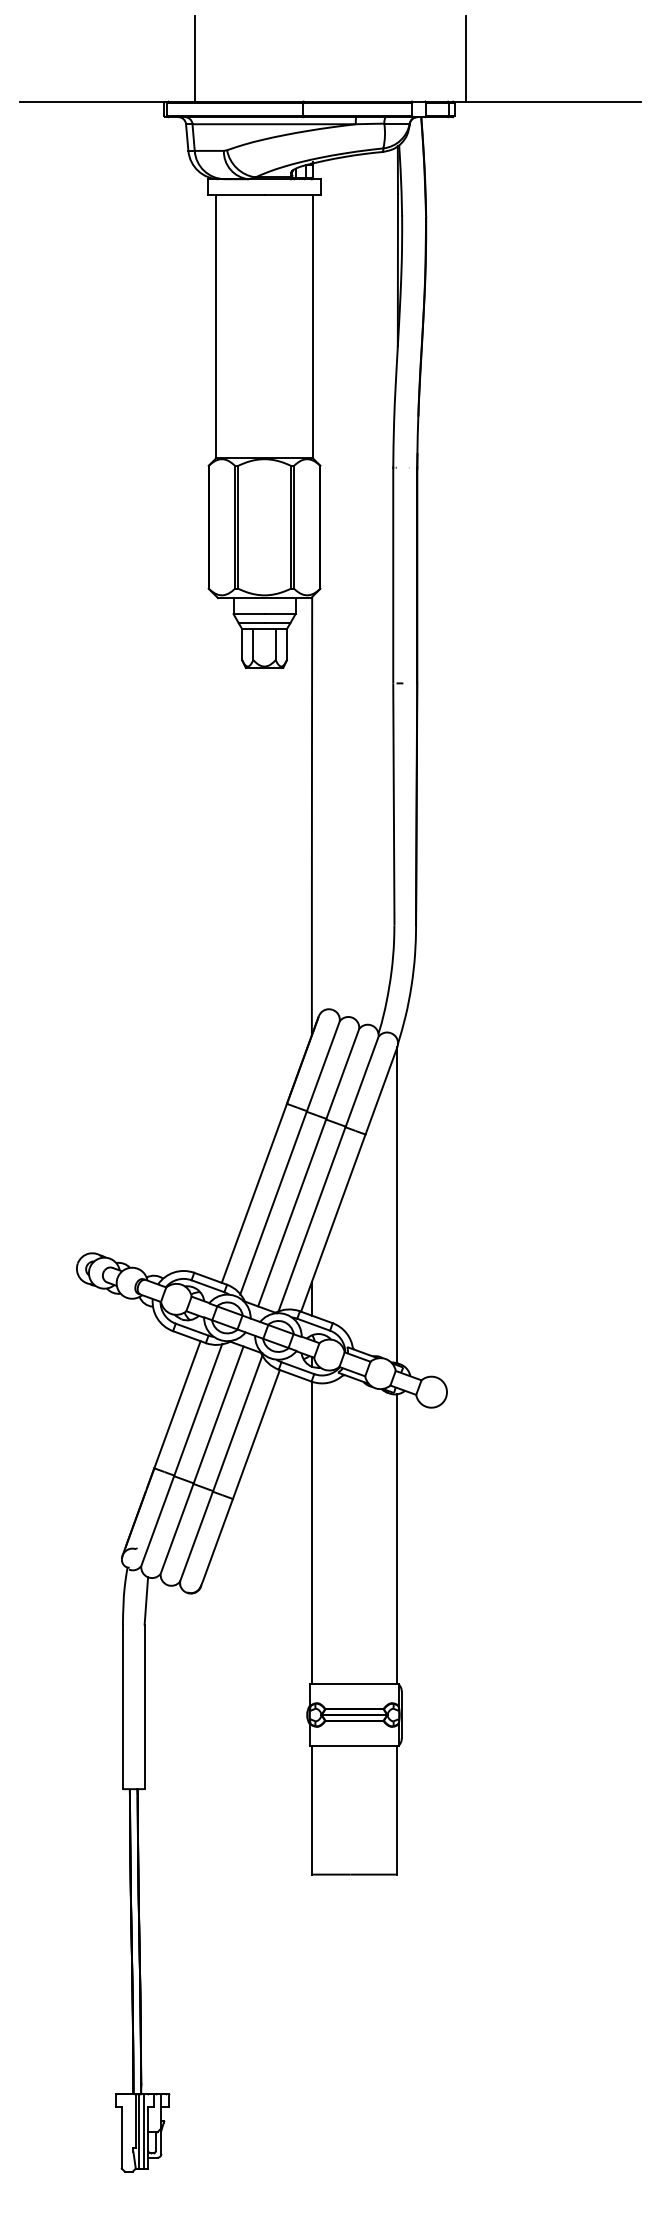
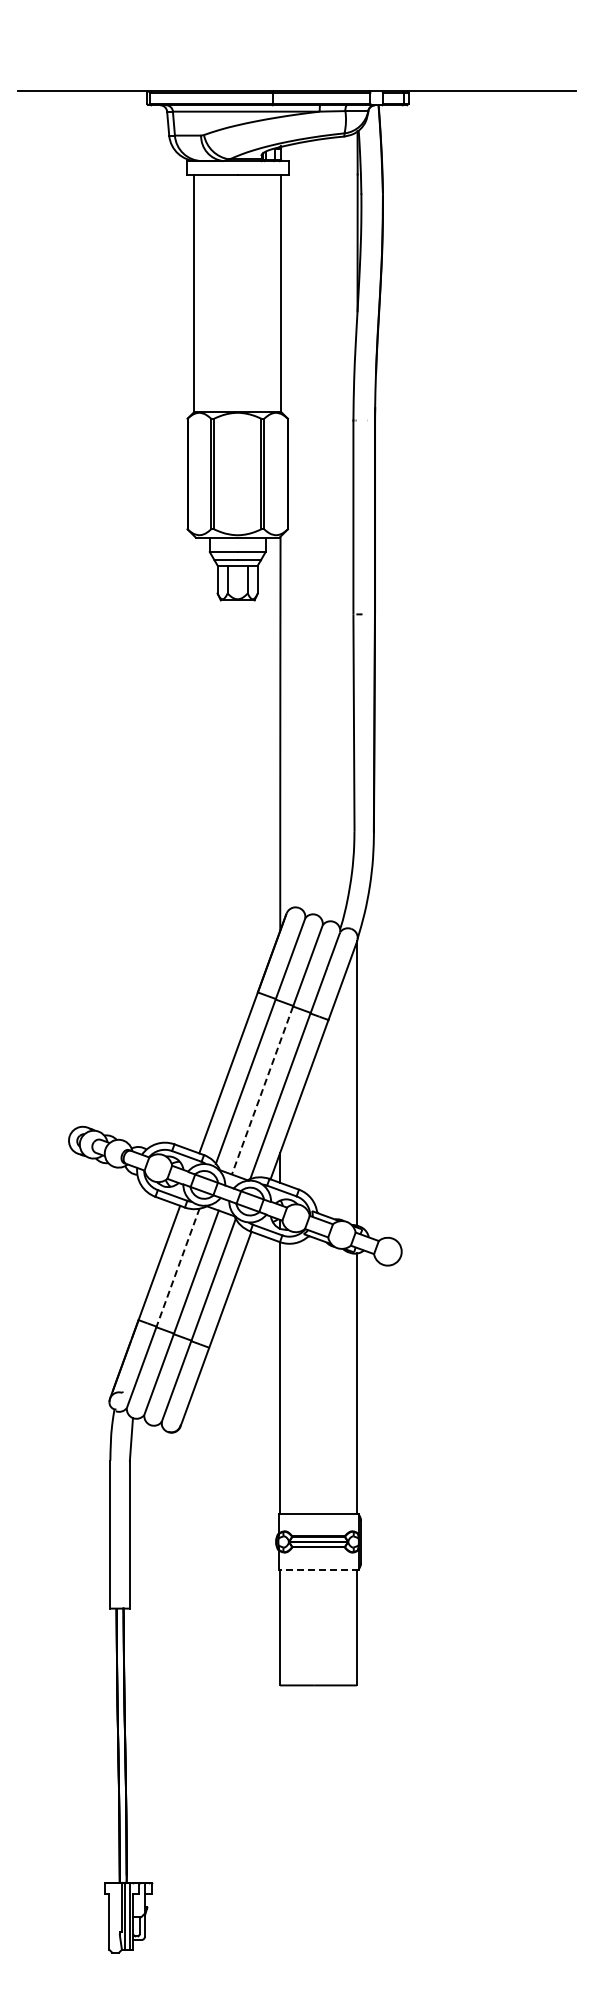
line: (194, 58) -> (174, 52), removed
line: (466, 58) -> (419, 52), removed
line: (292, 1214) -> (262, 1091), solid -> dashed
line: (197, 1409) -> (177, 1267), solid -> dashed
line: (354, 1745) -> (318, 1569), solid -> dashed

